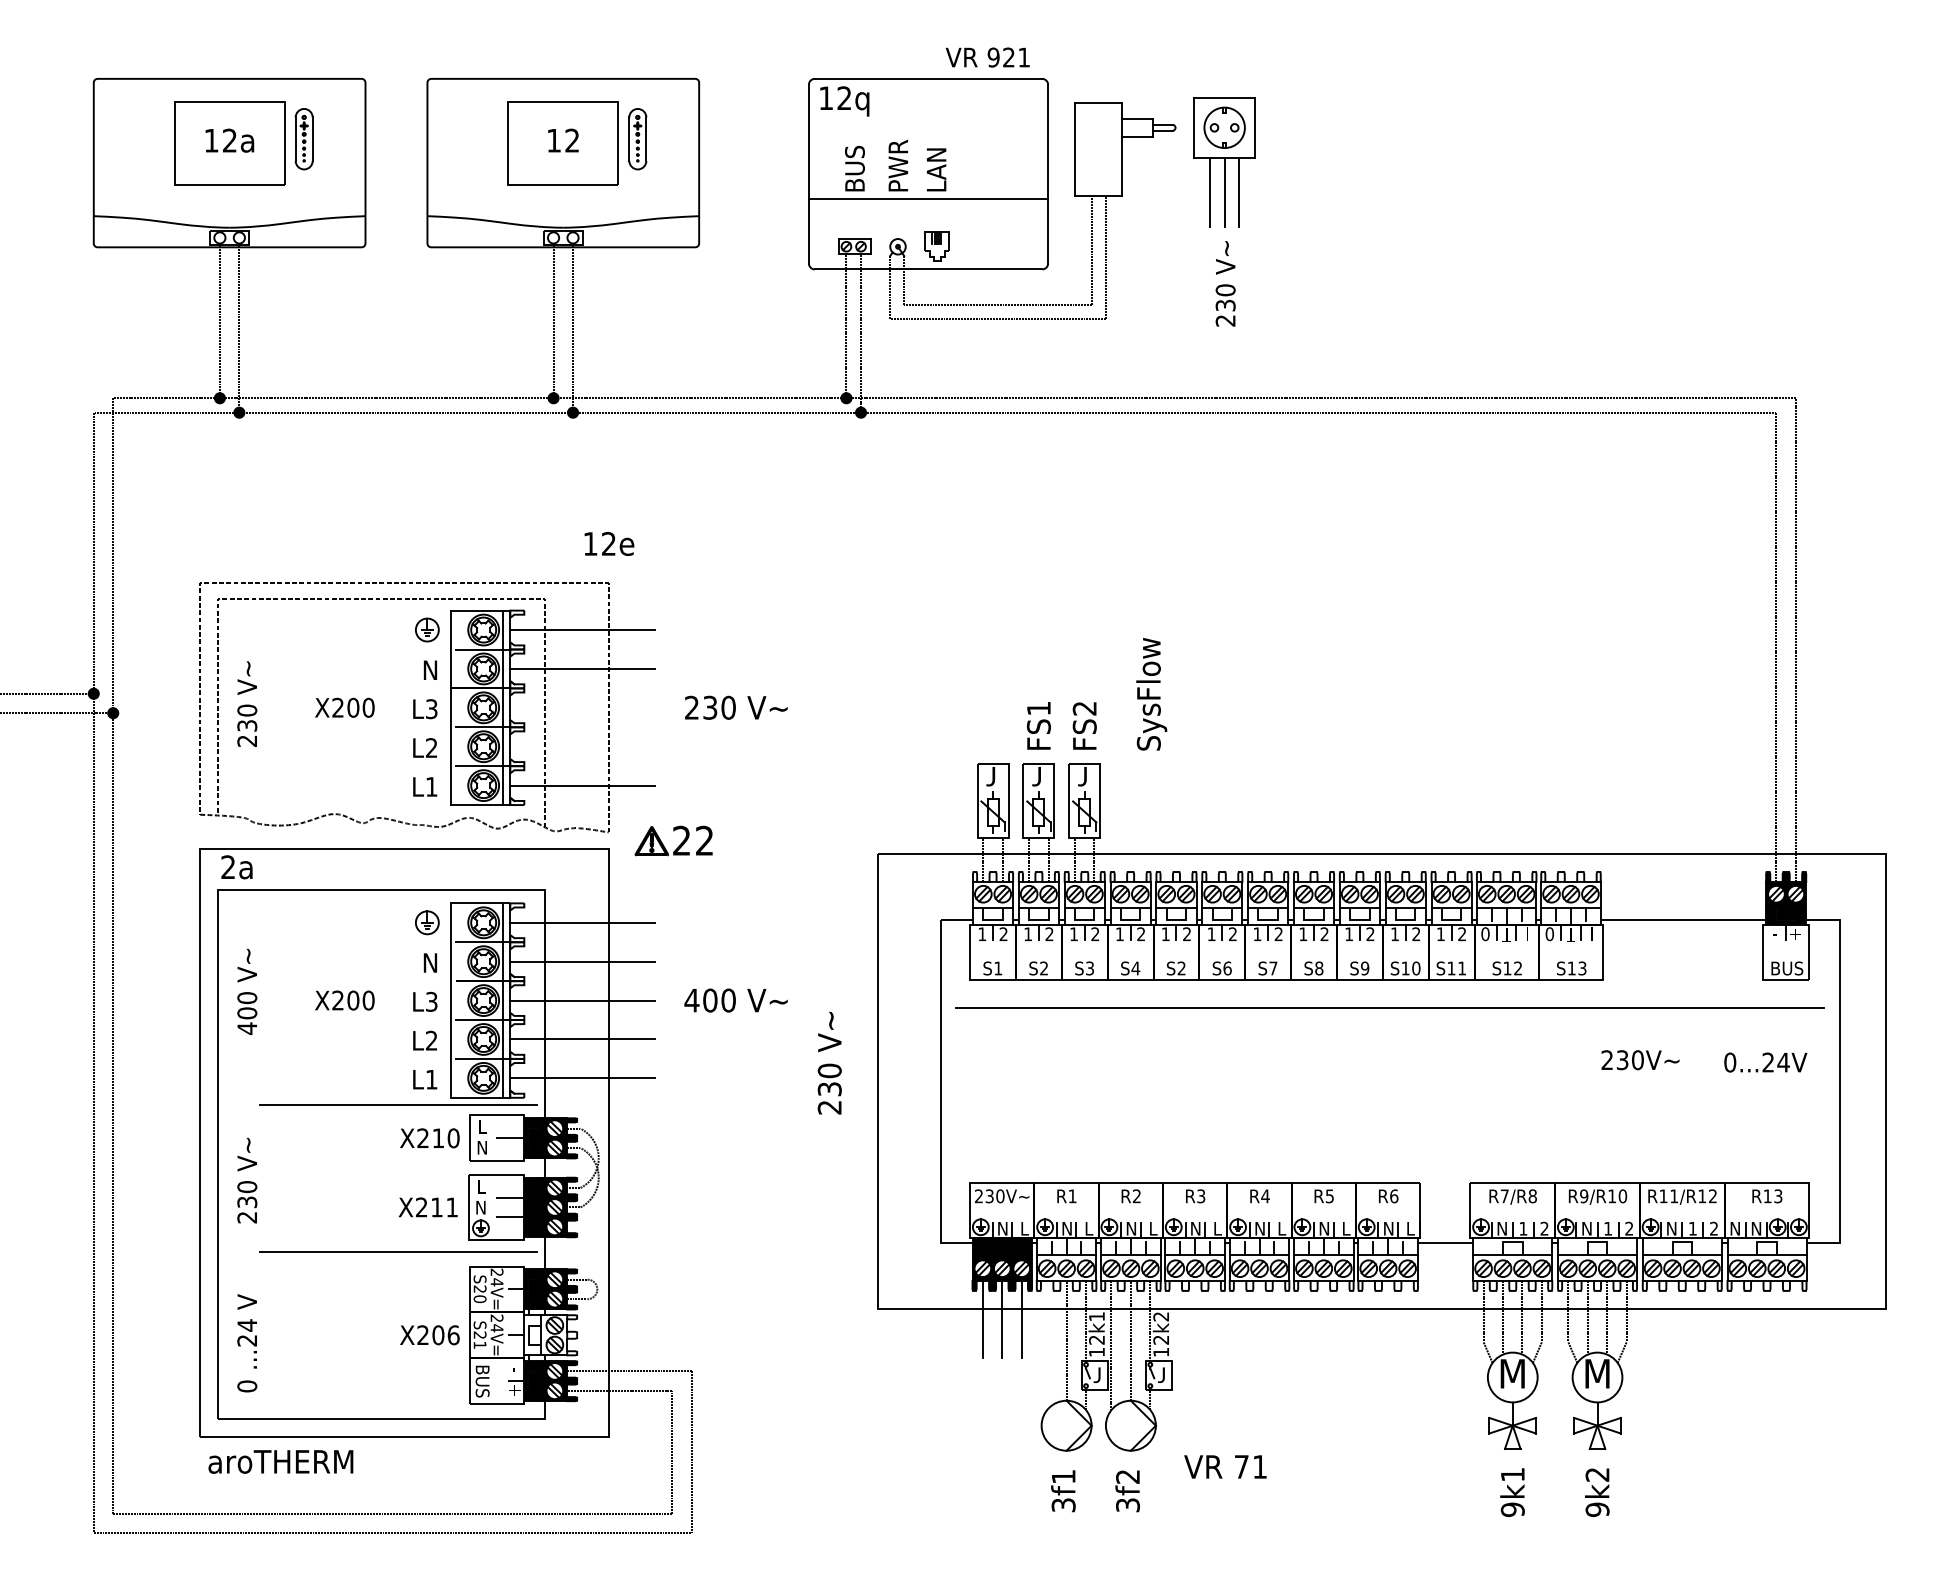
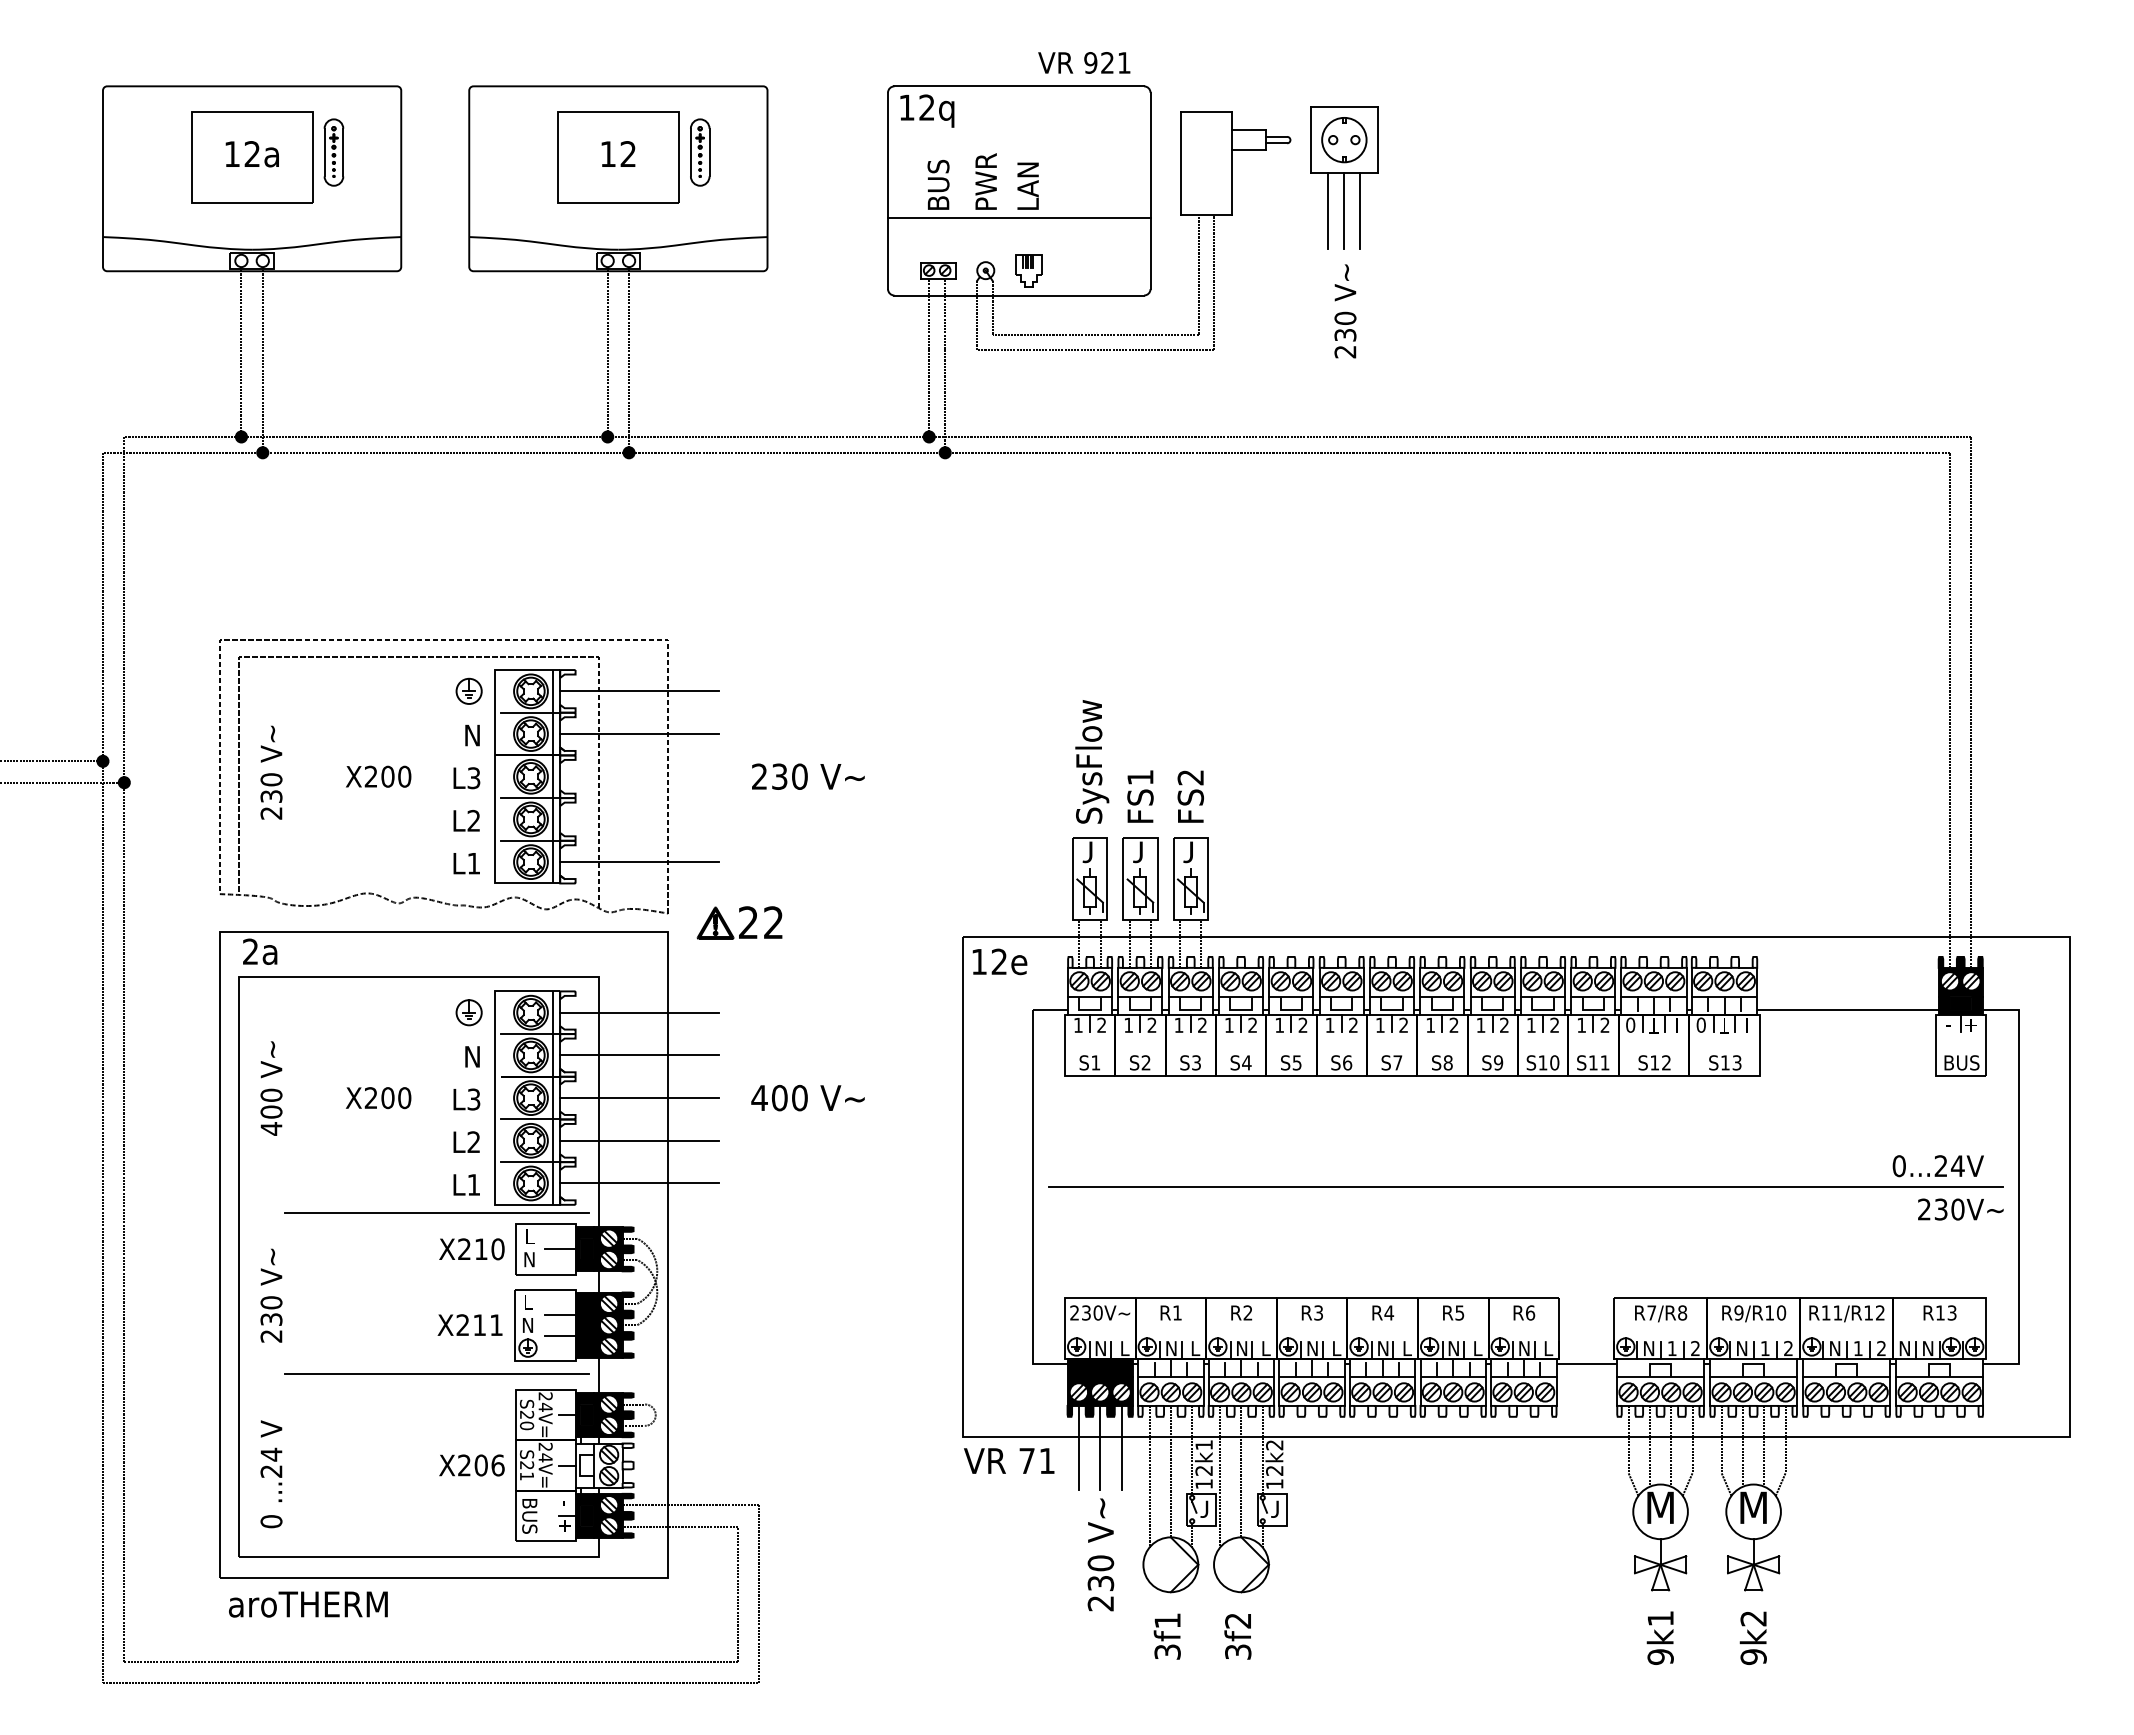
text: (608, 543) -> (999, 961), moved
text: (1151, 693) -> (1092, 761), moved
text: (1181, 968) -> (1296, 1062), S2 -> S5
line: (1389, 1007) -> (1525, 1186), moved
text: (1640, 1060) -> (1960, 1209), moved
text: (829, 1062) -> (1100, 1554), moved
line: (1047, 1345) -> (1149, 1476), added
text: (1225, 1466) -> (1009, 1460), moved

